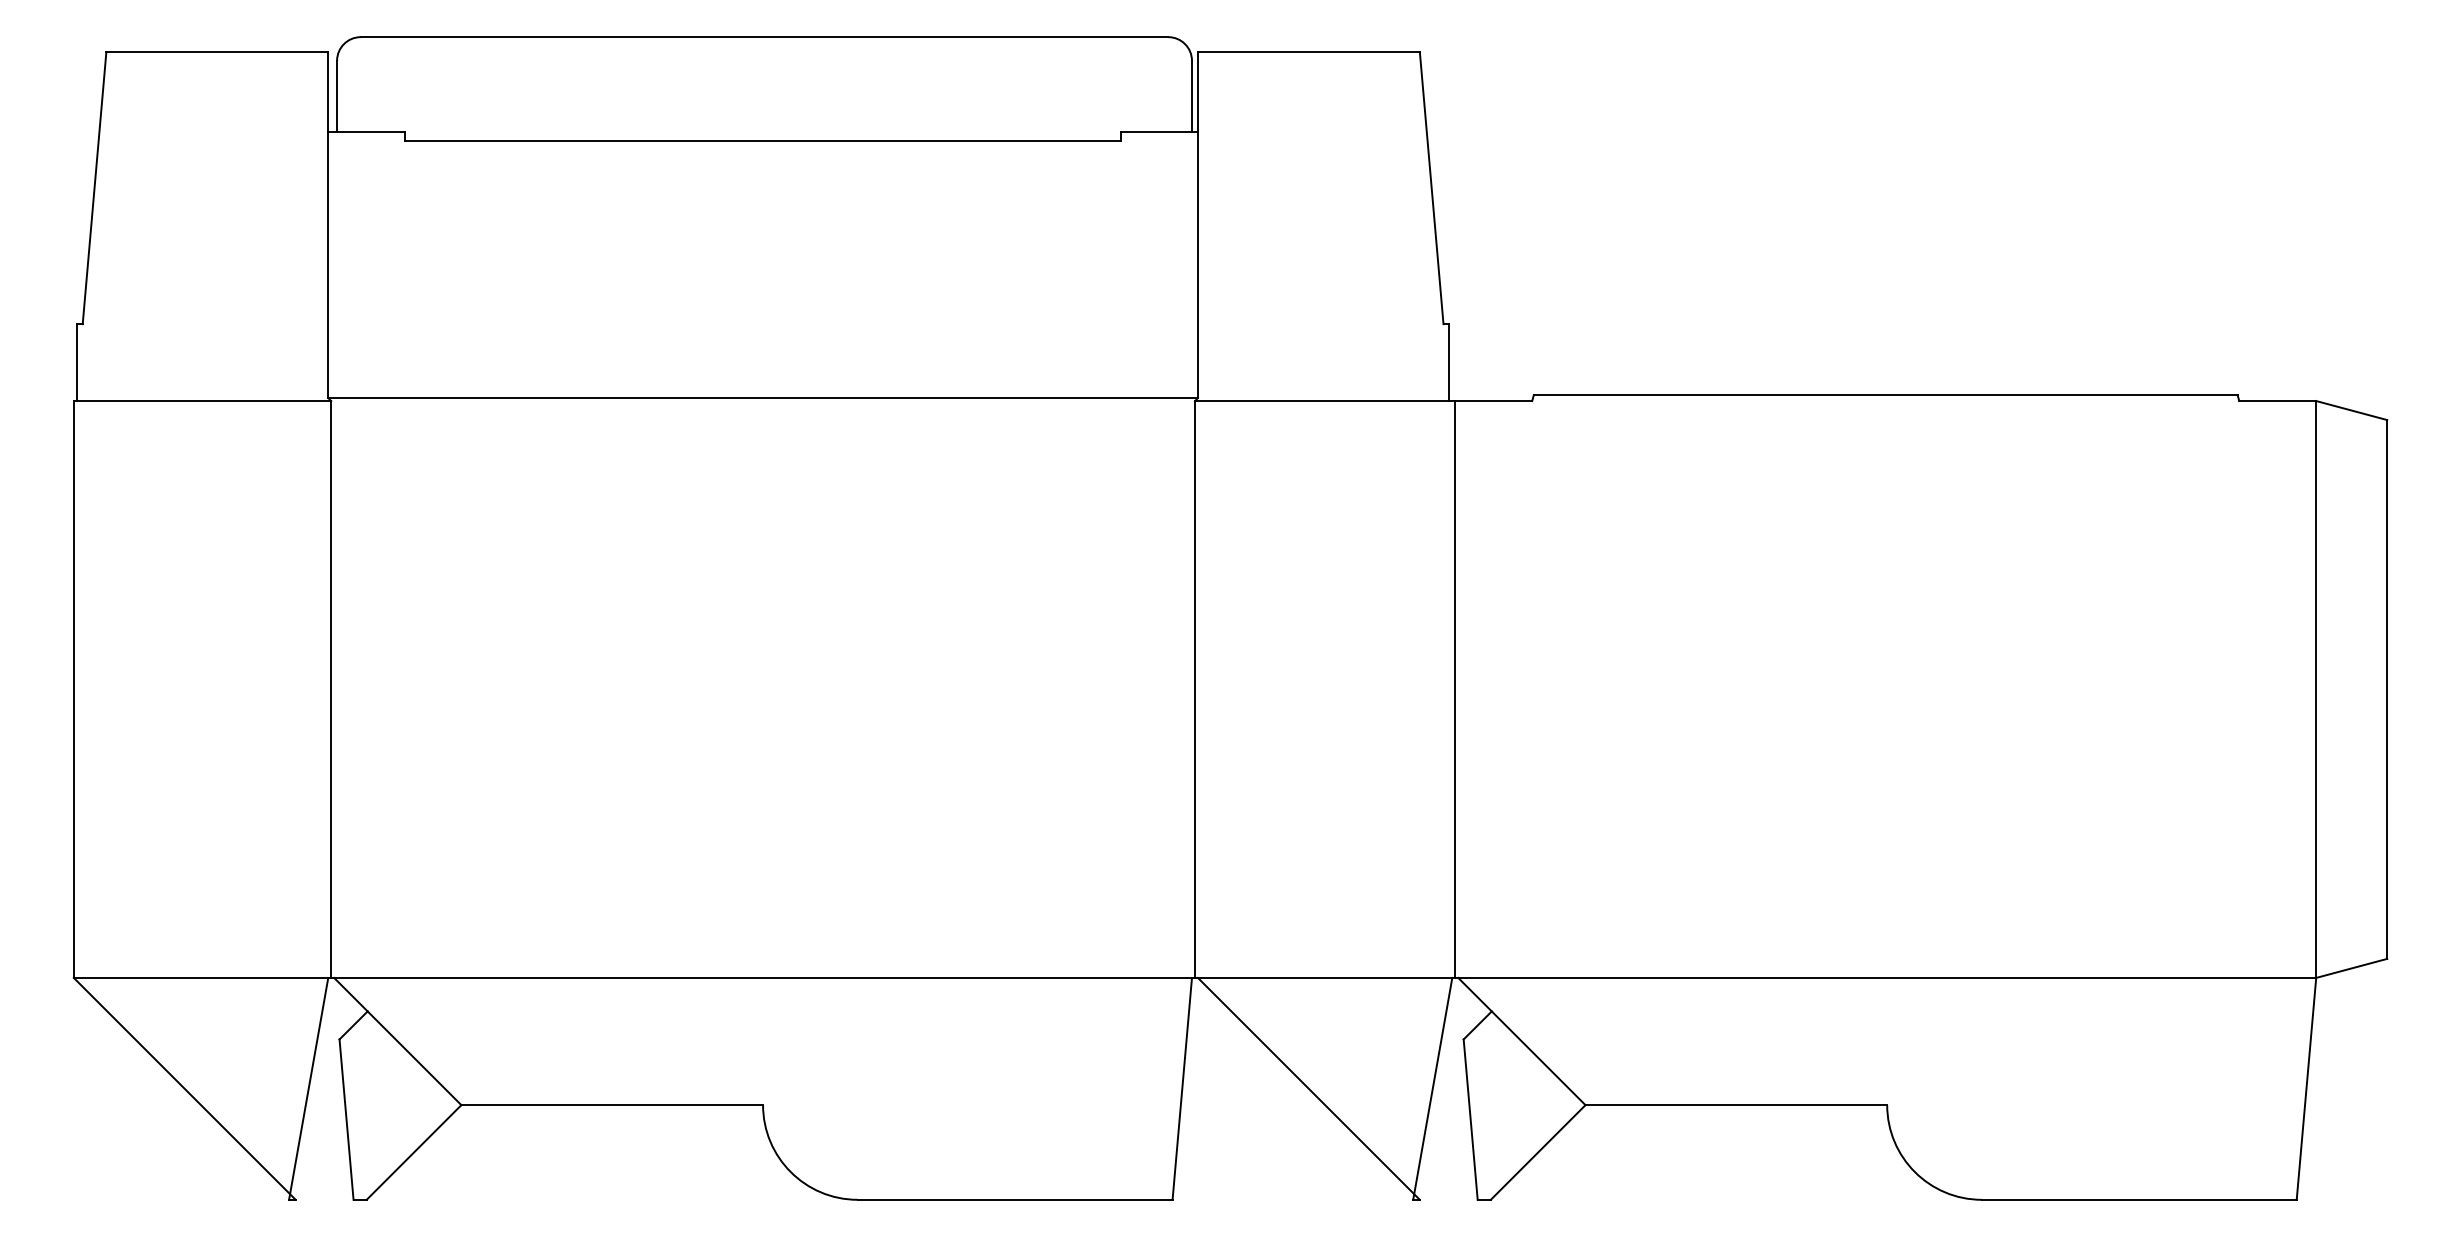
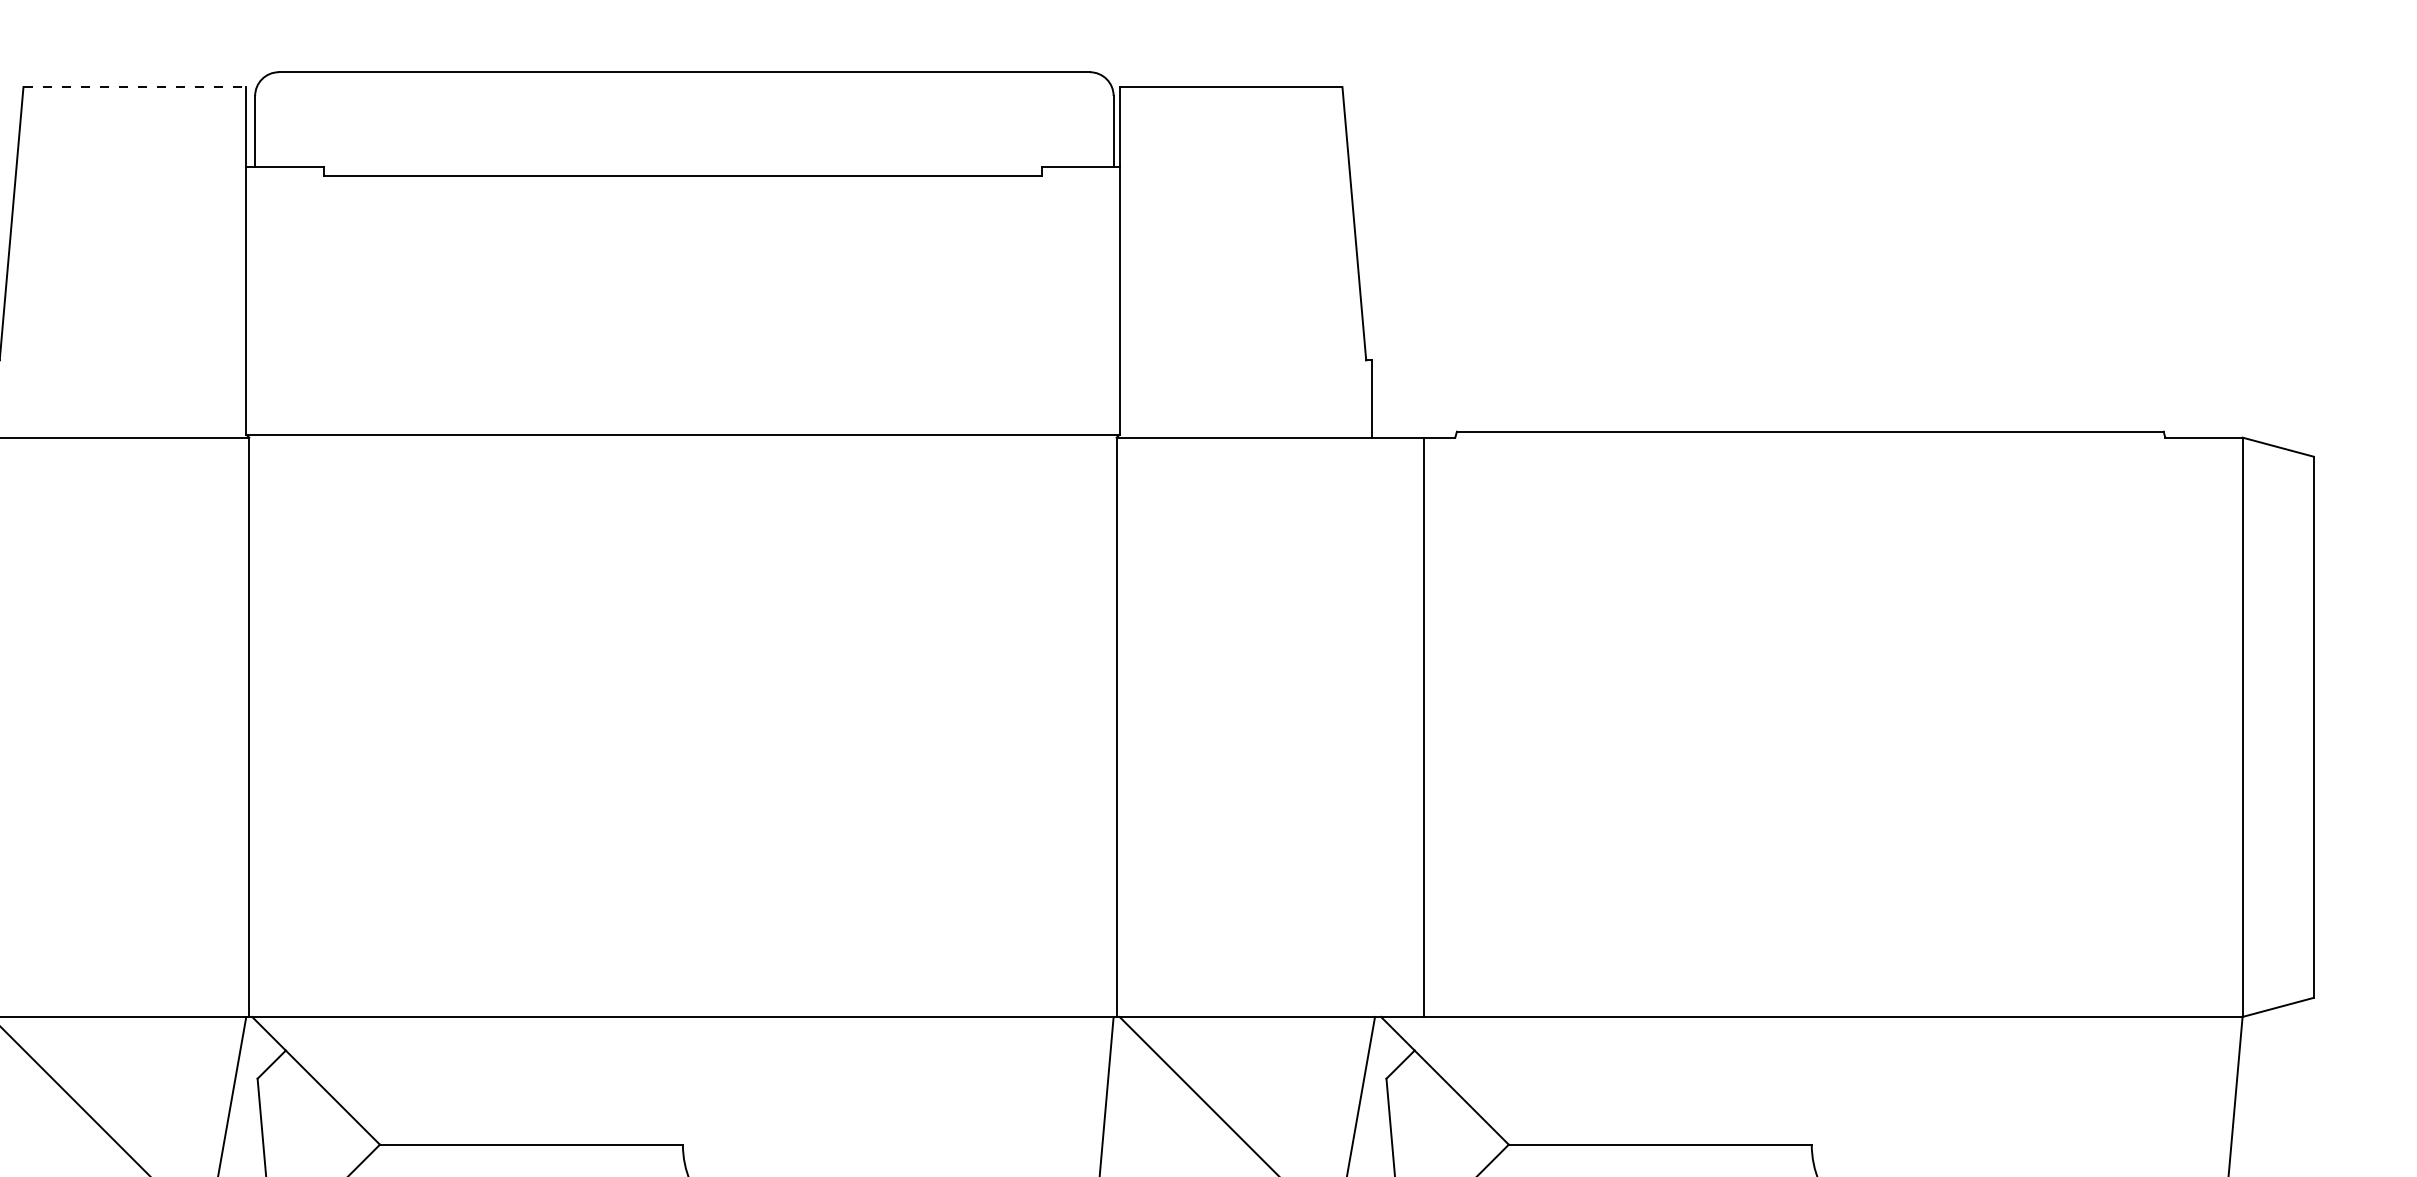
line: (217, 52) -> (135, 87), solid -> dashed
line: (1455, 689) -> (1424, 727), moved

